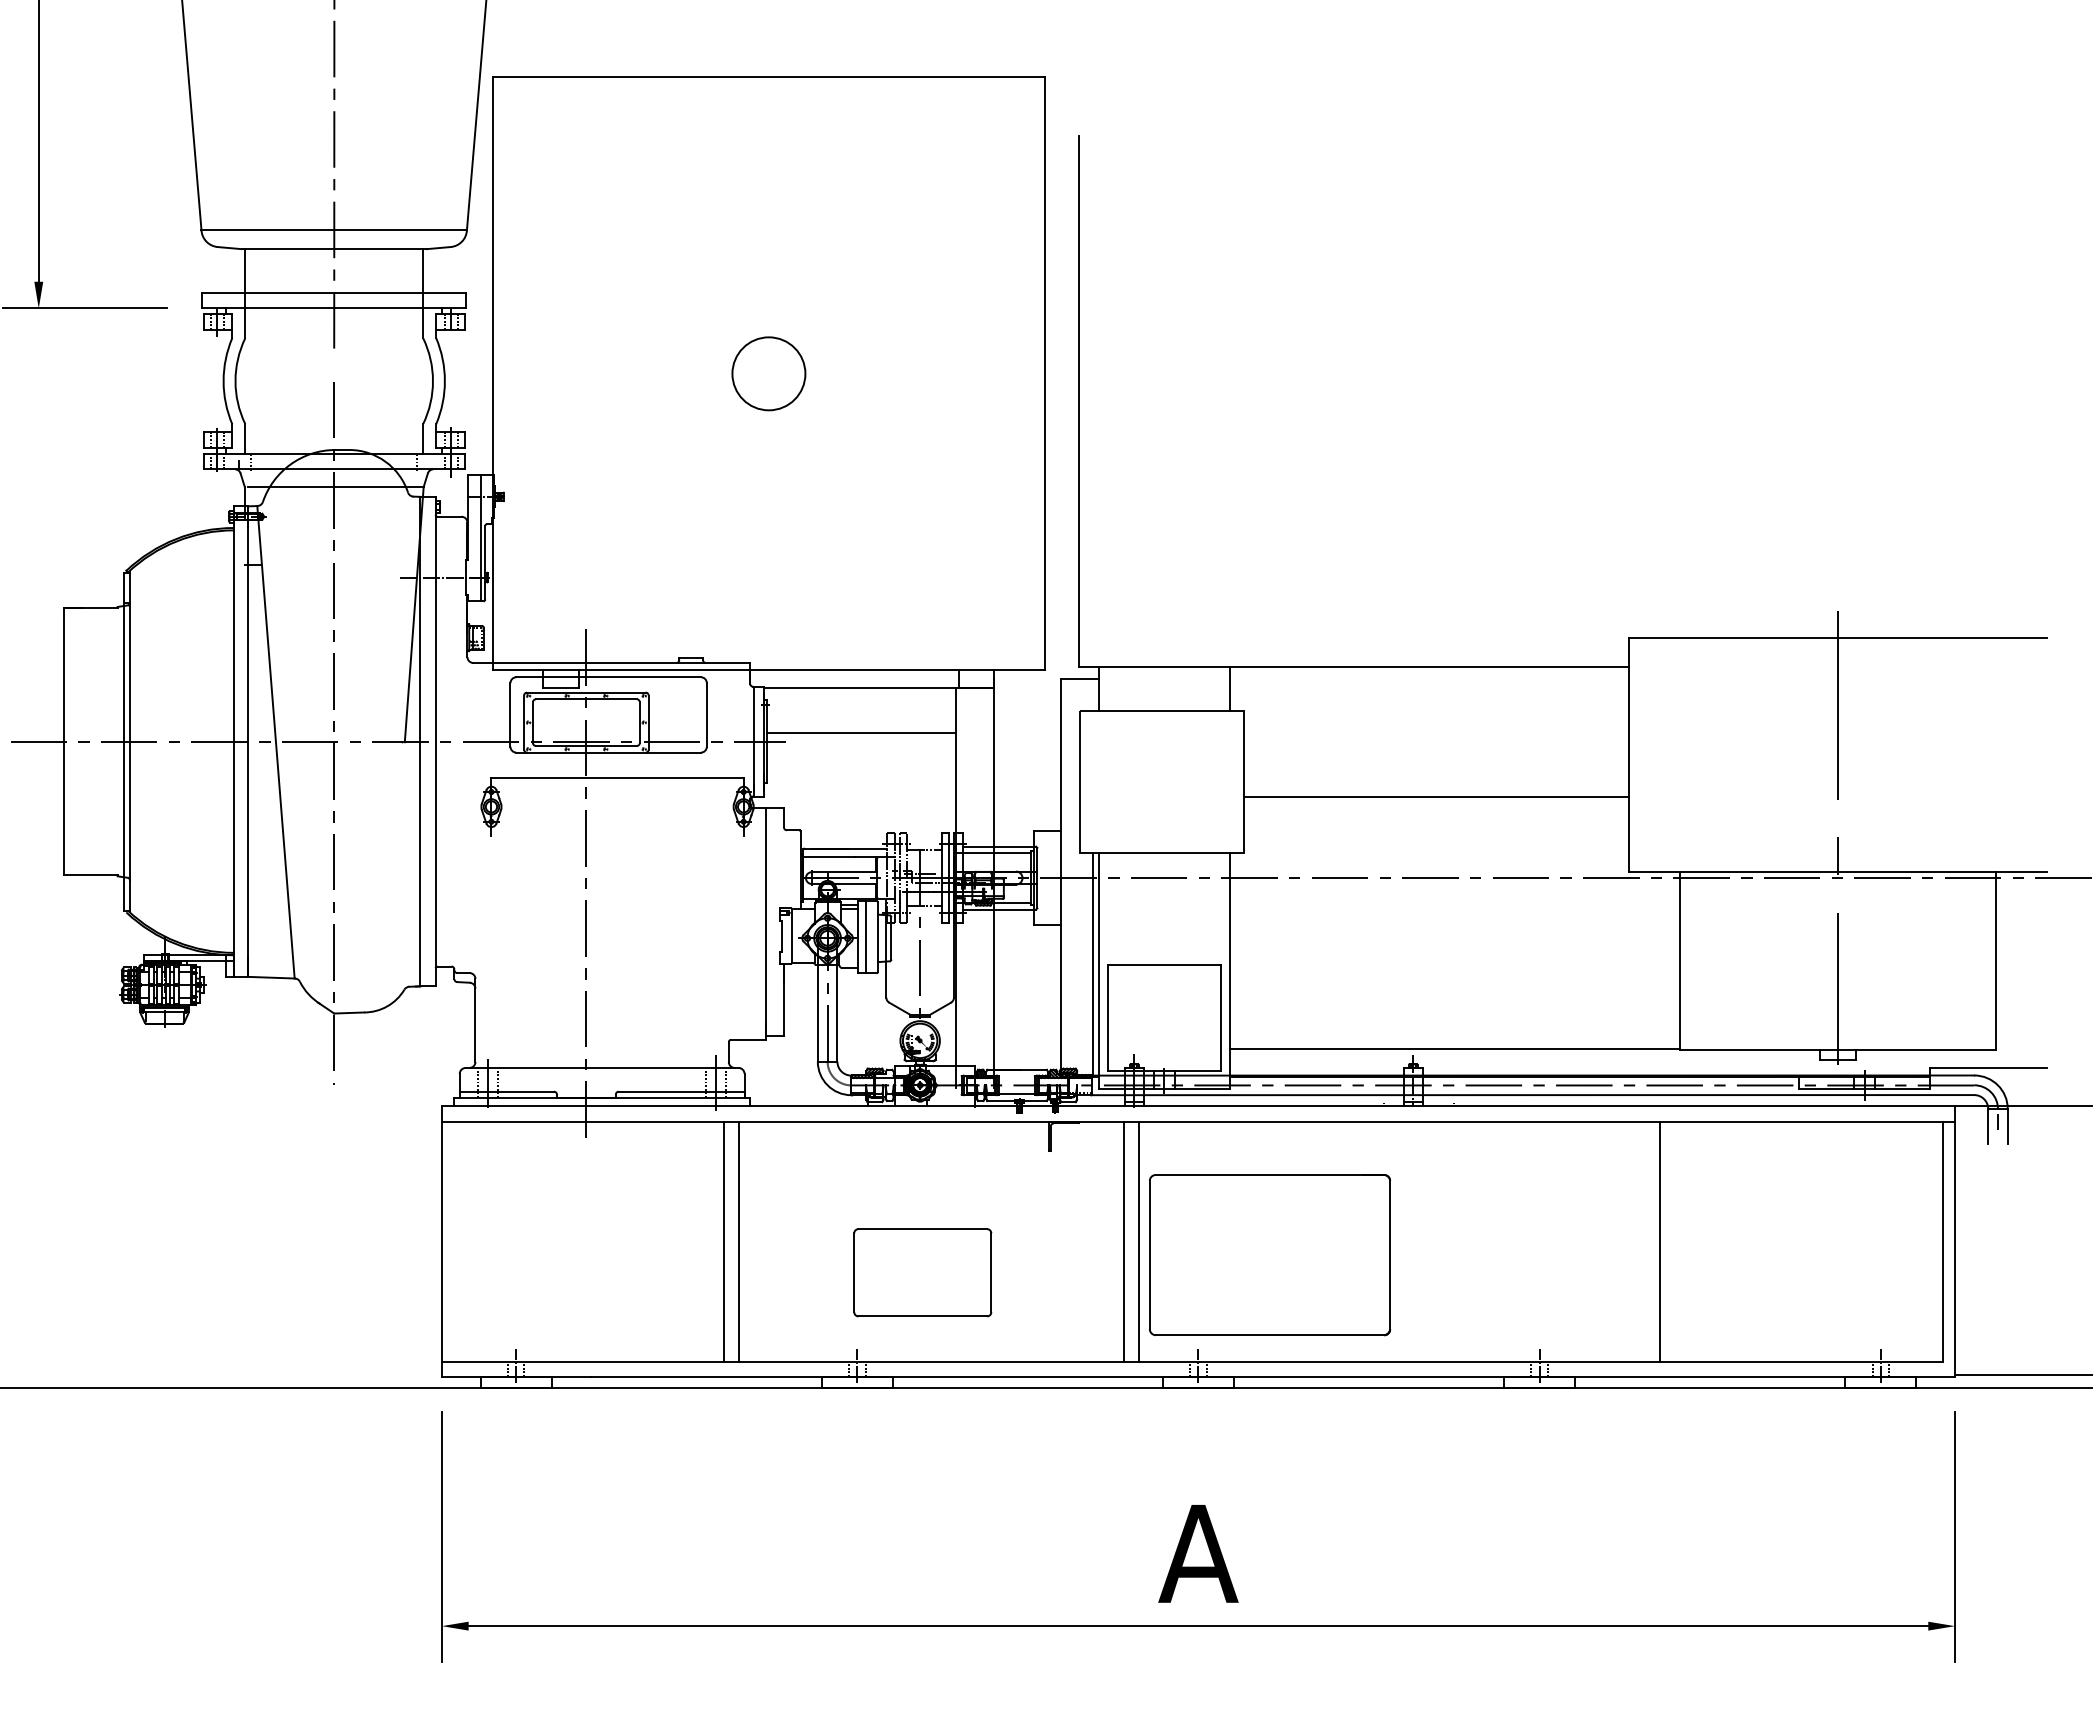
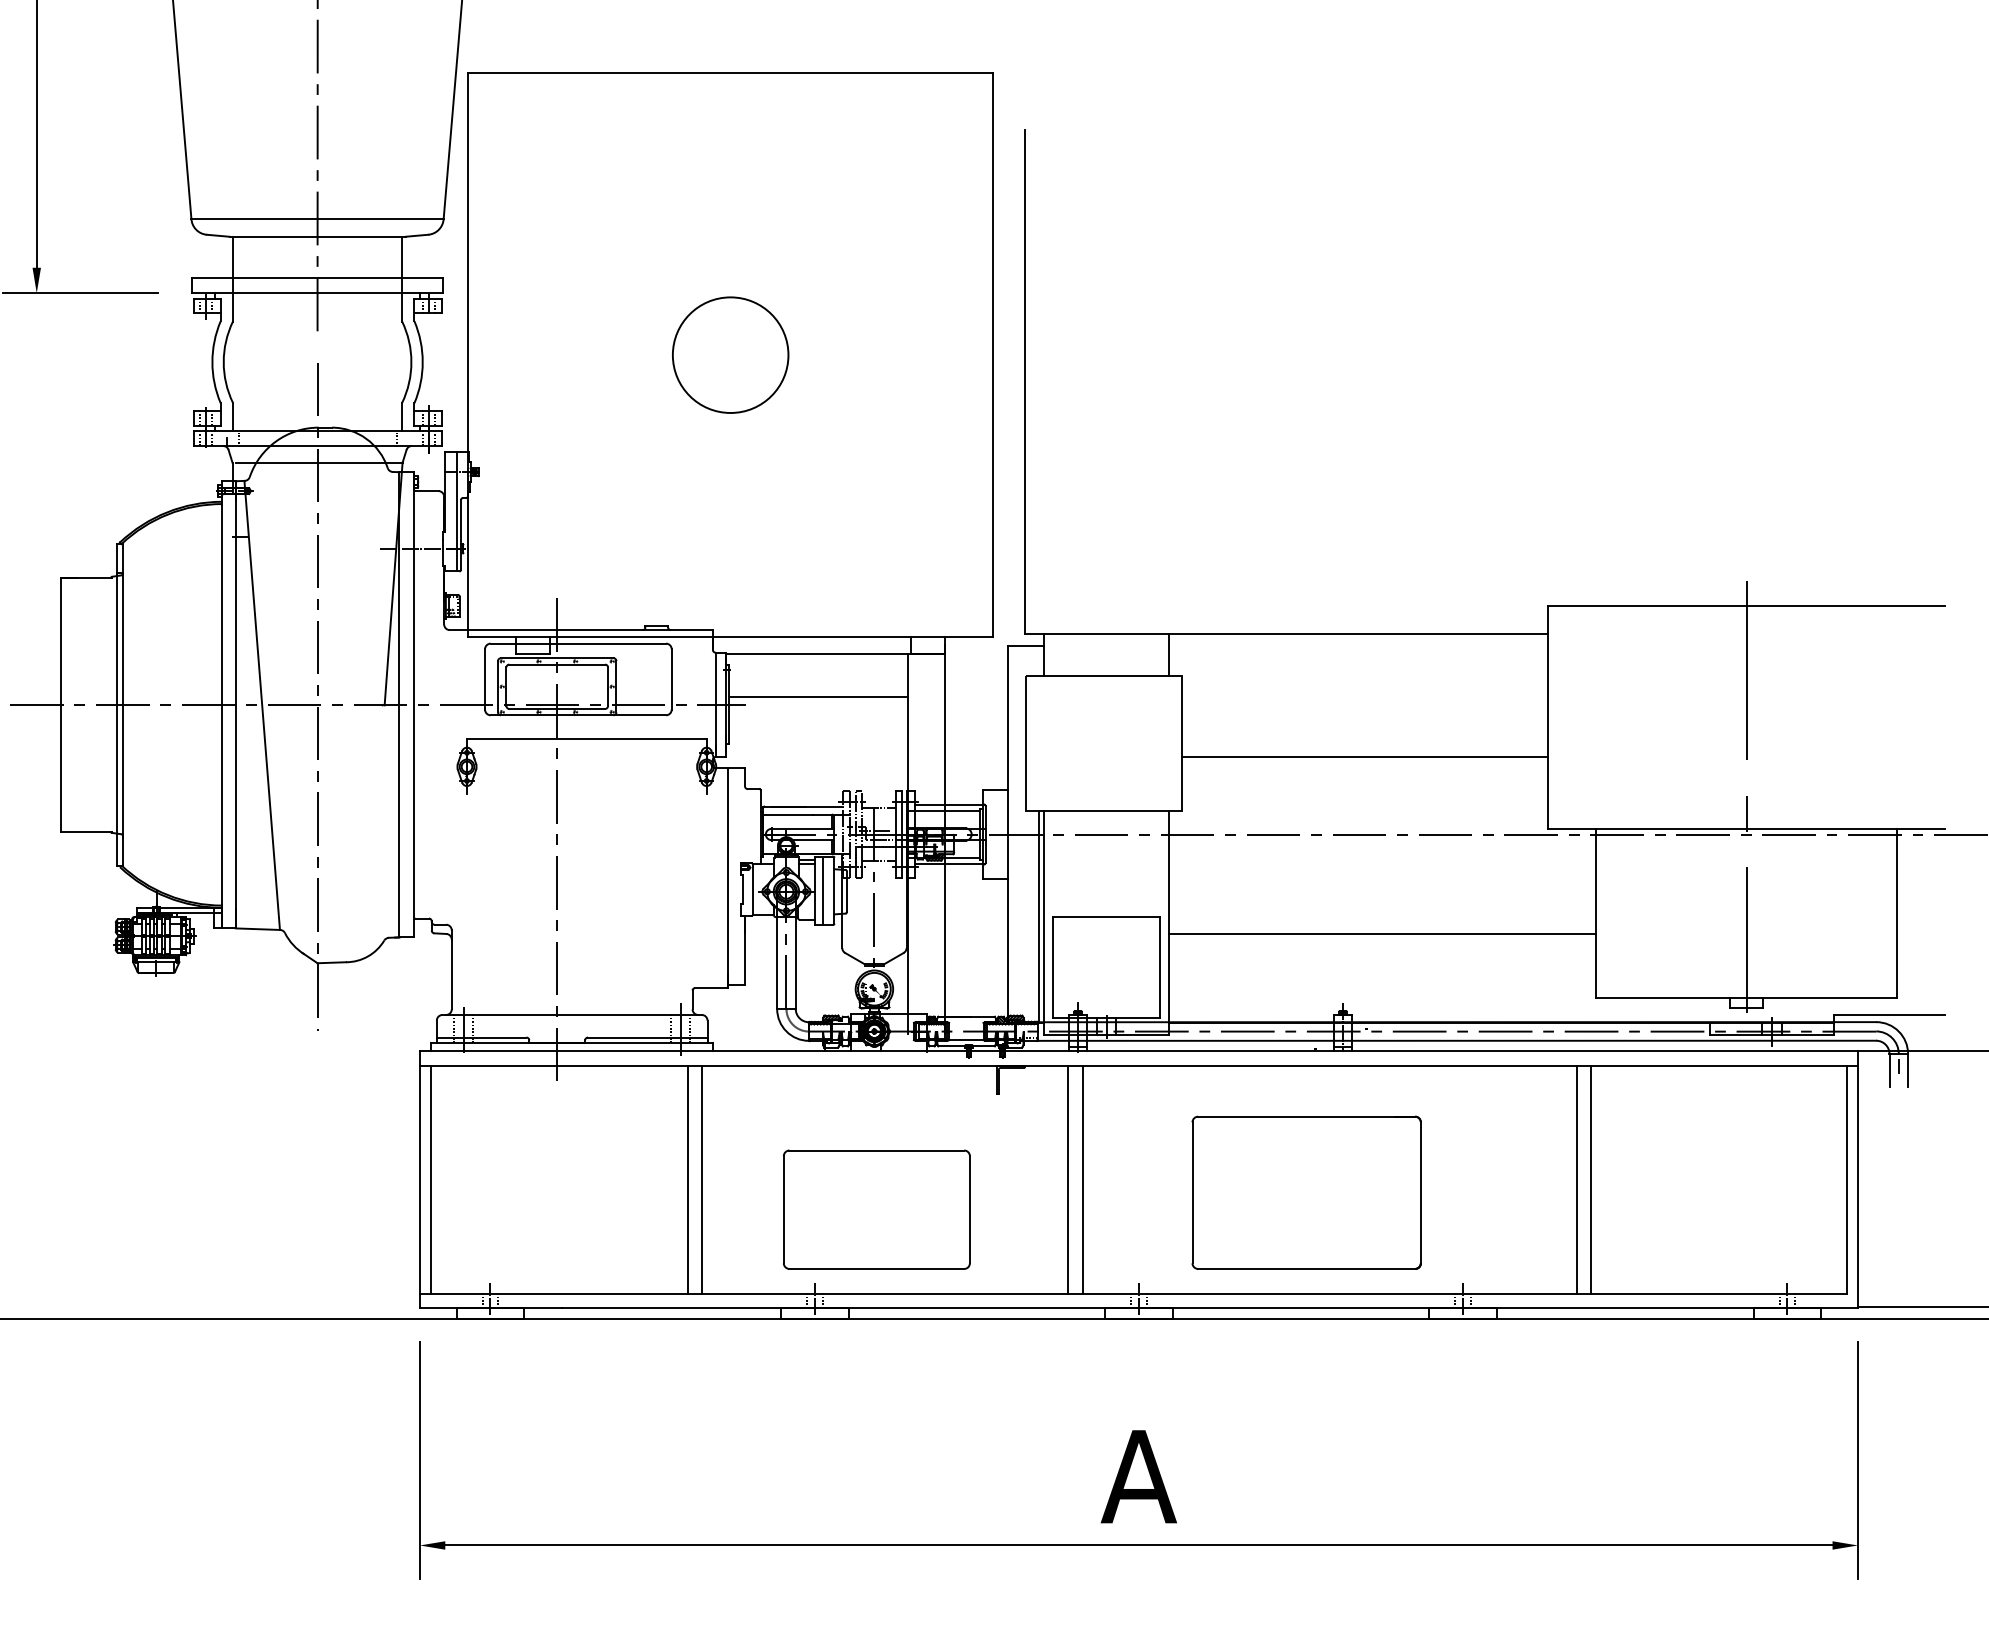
circle: (768, 373) -> (730, 354), size x1.67
line: (1454, 1049) -> (1382, 934), moved
line: (453, 1241) -> (430, 1179), added
line: (1674, 1241) -> (1591, 1179), added
part: (1270, 1255) -> (1307, 1193), moved
part: (922, 1272) -> (876, 1209), size x1.43

